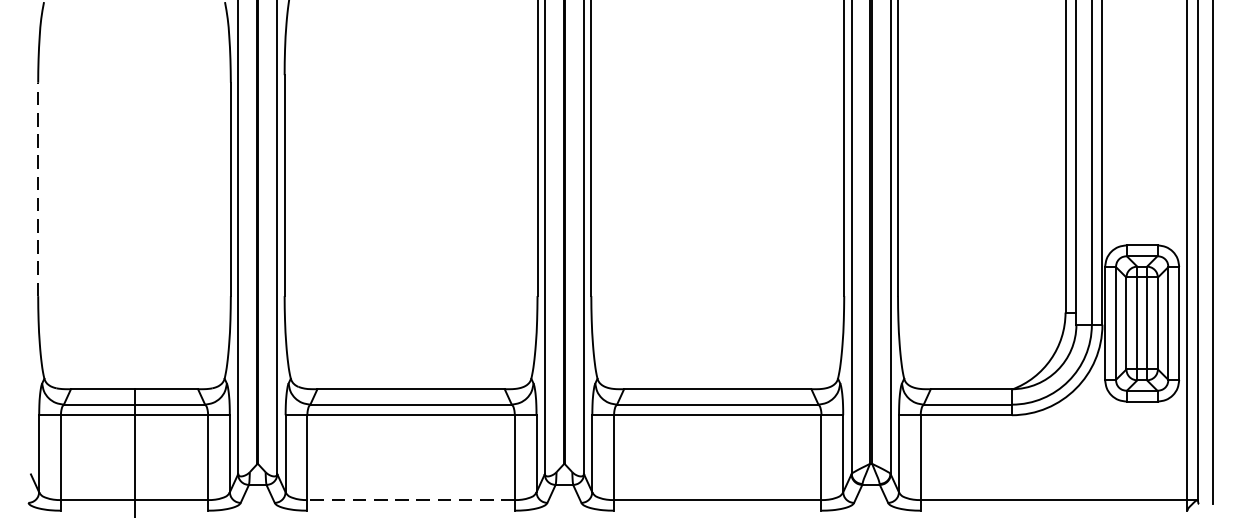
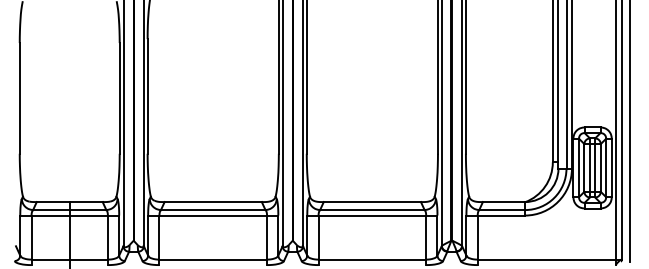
line: (37, 187) -> (19, 97), dashed -> solid
line: (411, 499) -> (213, 259), dashed -> solid

